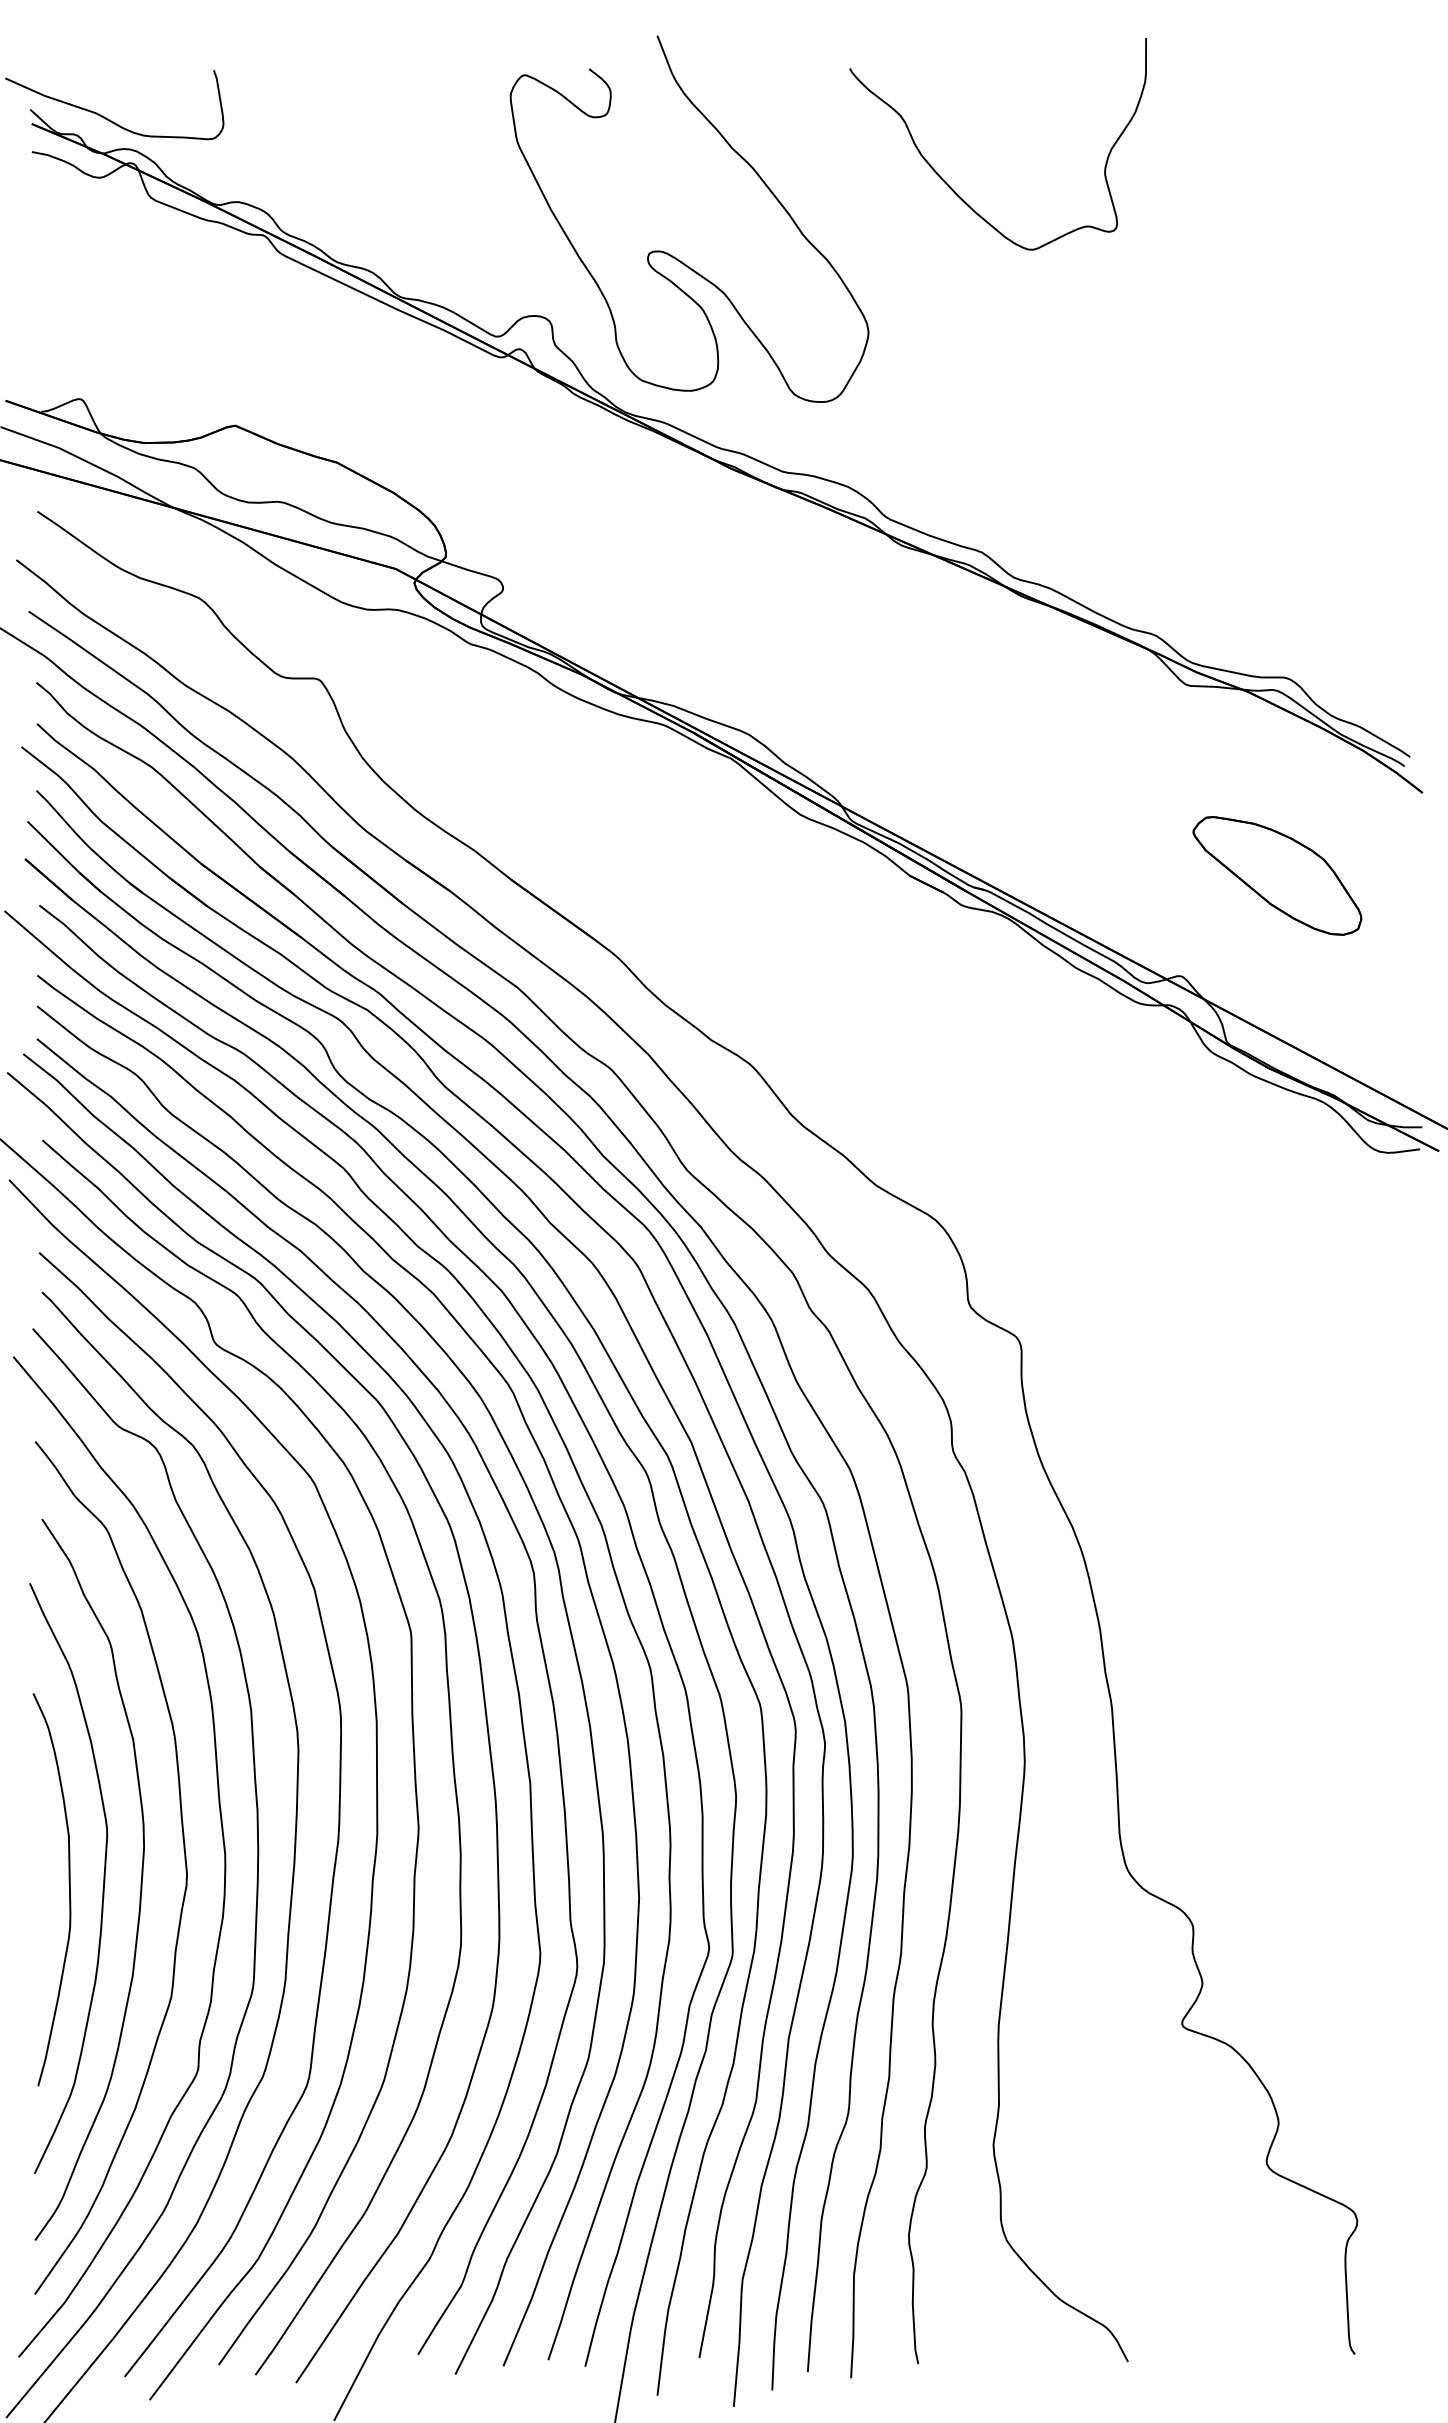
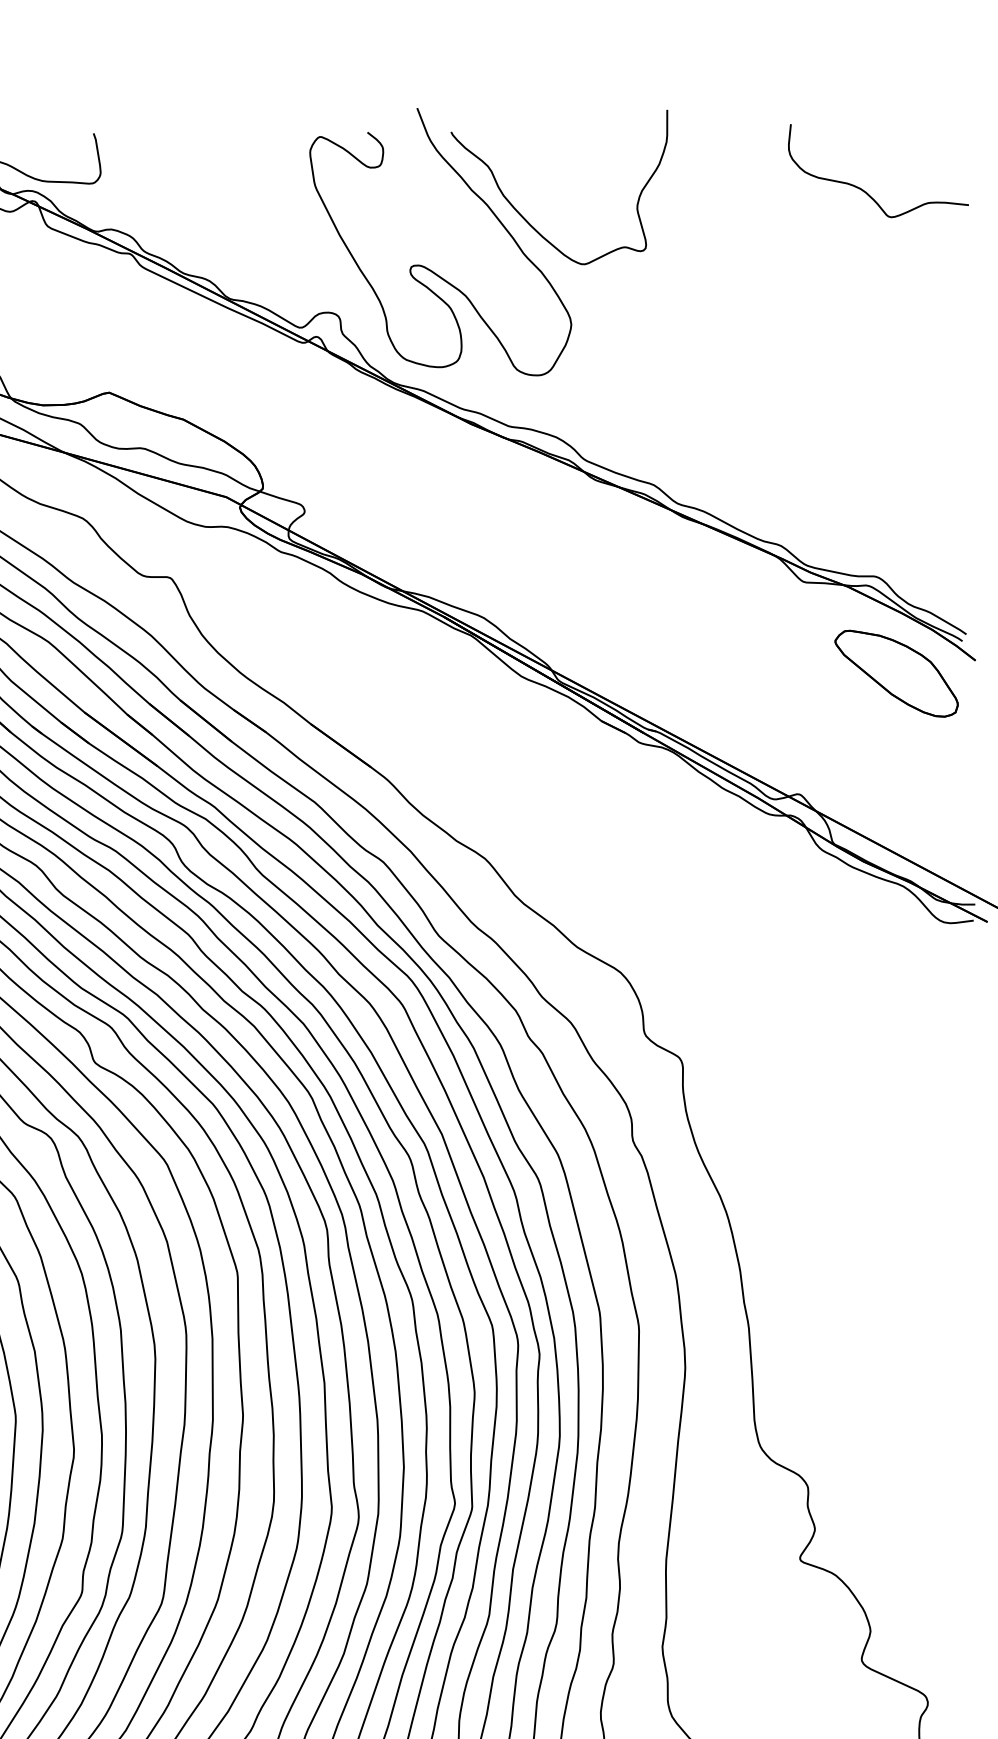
curve: (1271, 149) -> (865, 191), added
curve: (952, 188) -> (526, 219), moved
part: (1277, 875) -> (896, 673), moved

